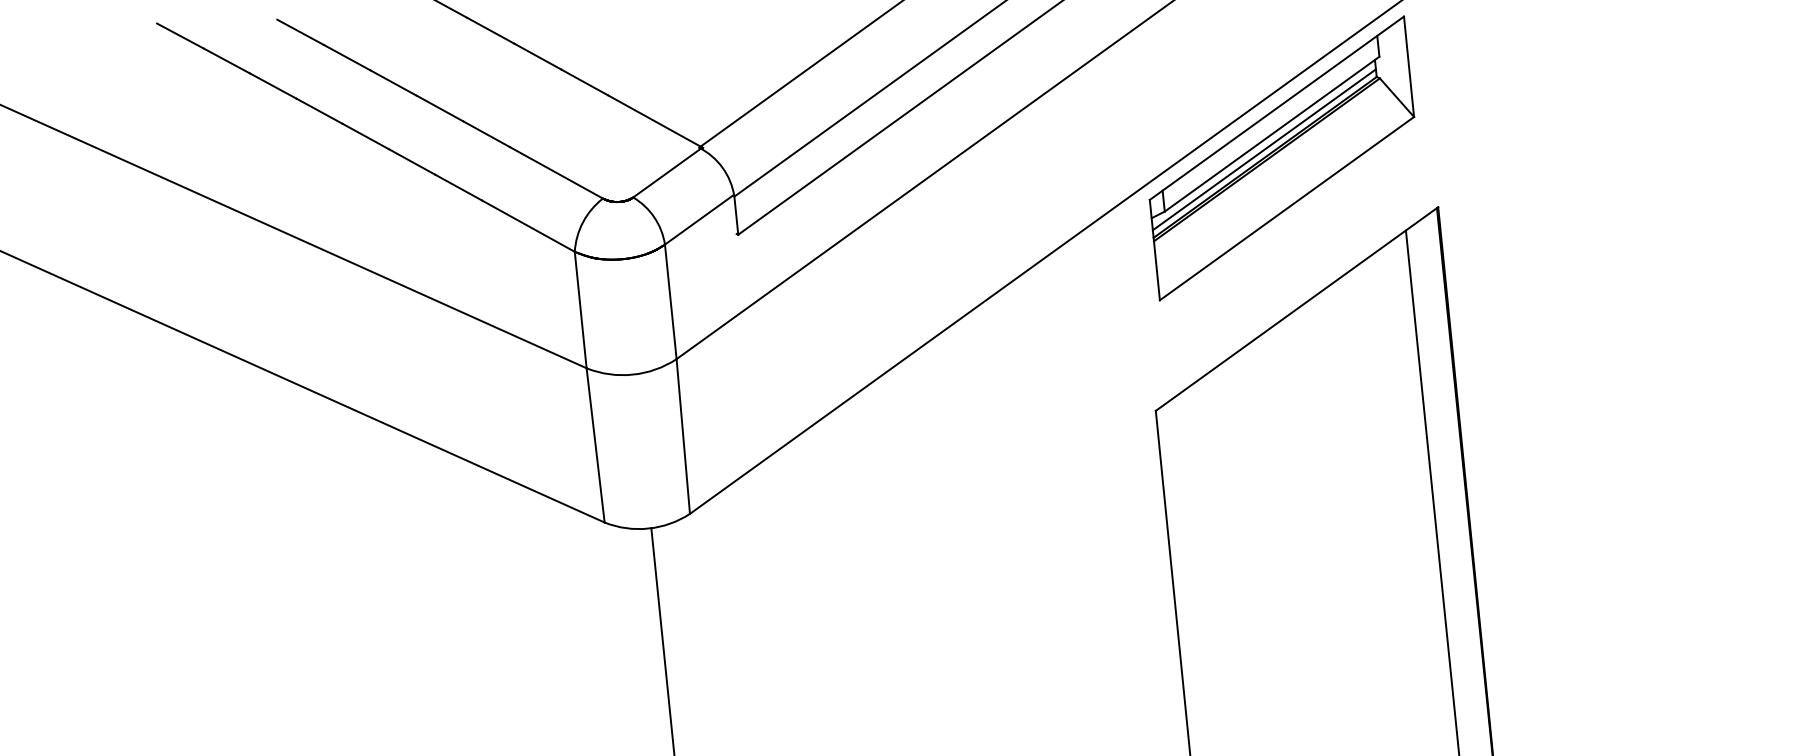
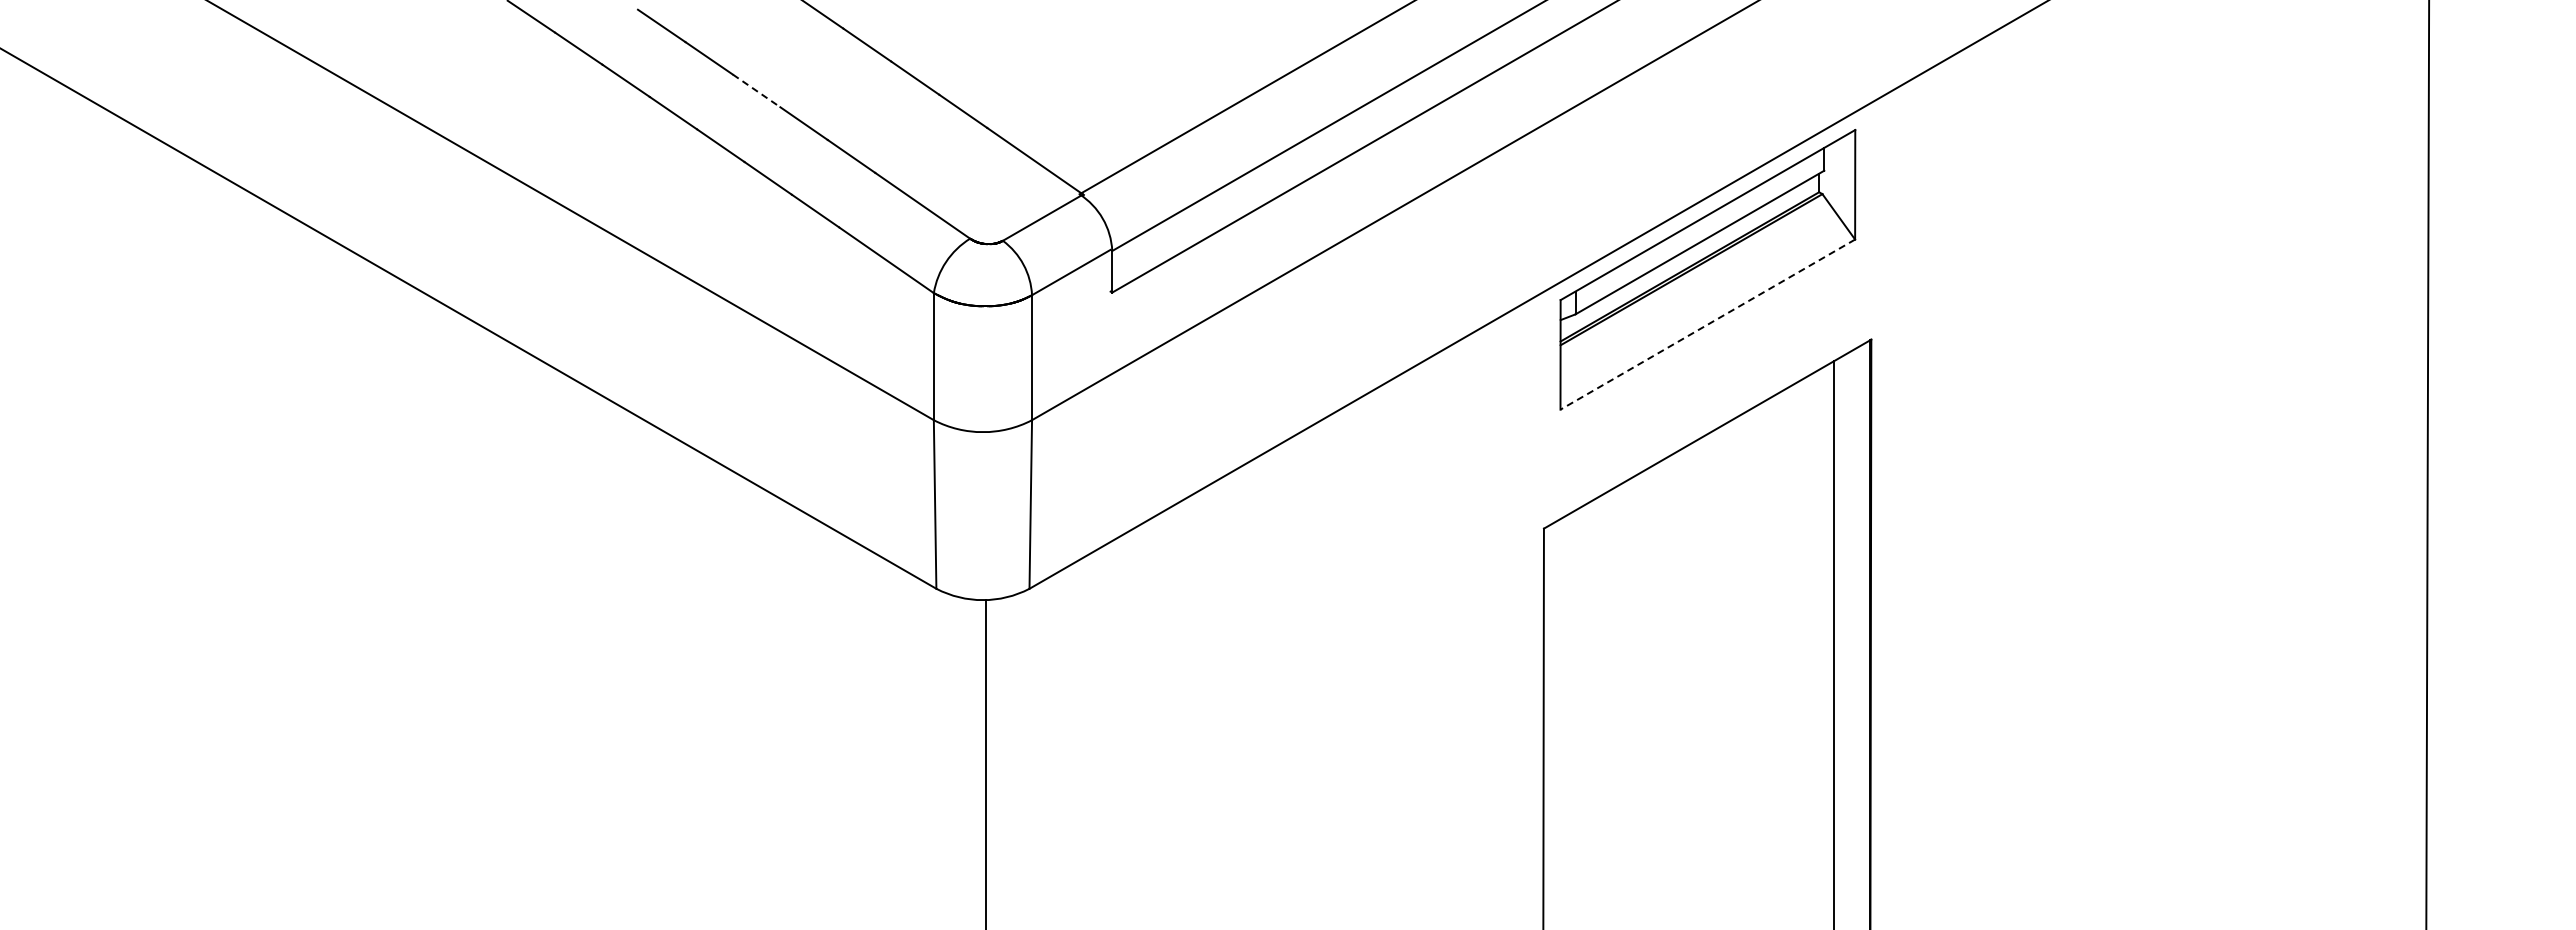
line: (393, 82) -> (756, 90), solid -> dashed
line: (1264, 149) -> (1689, 258), removed
line: (1286, 208) -> (1707, 324), solid -> dashed

